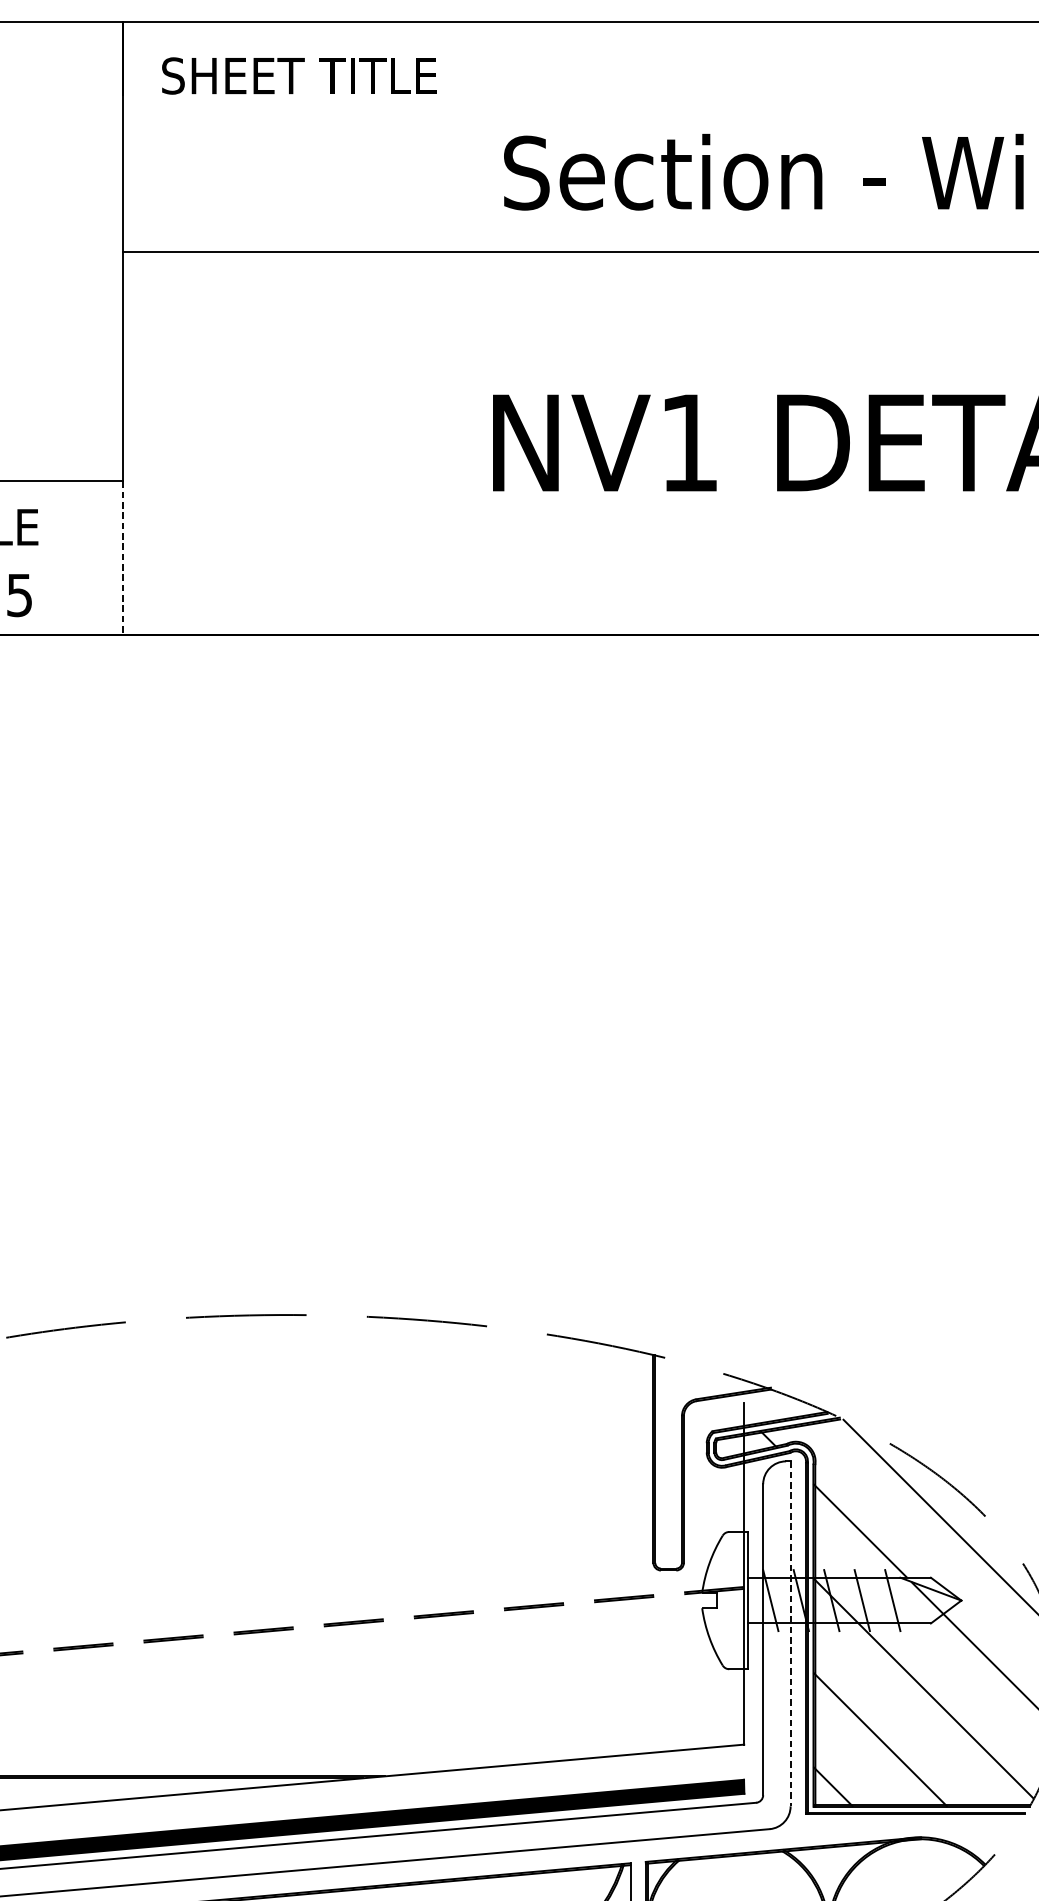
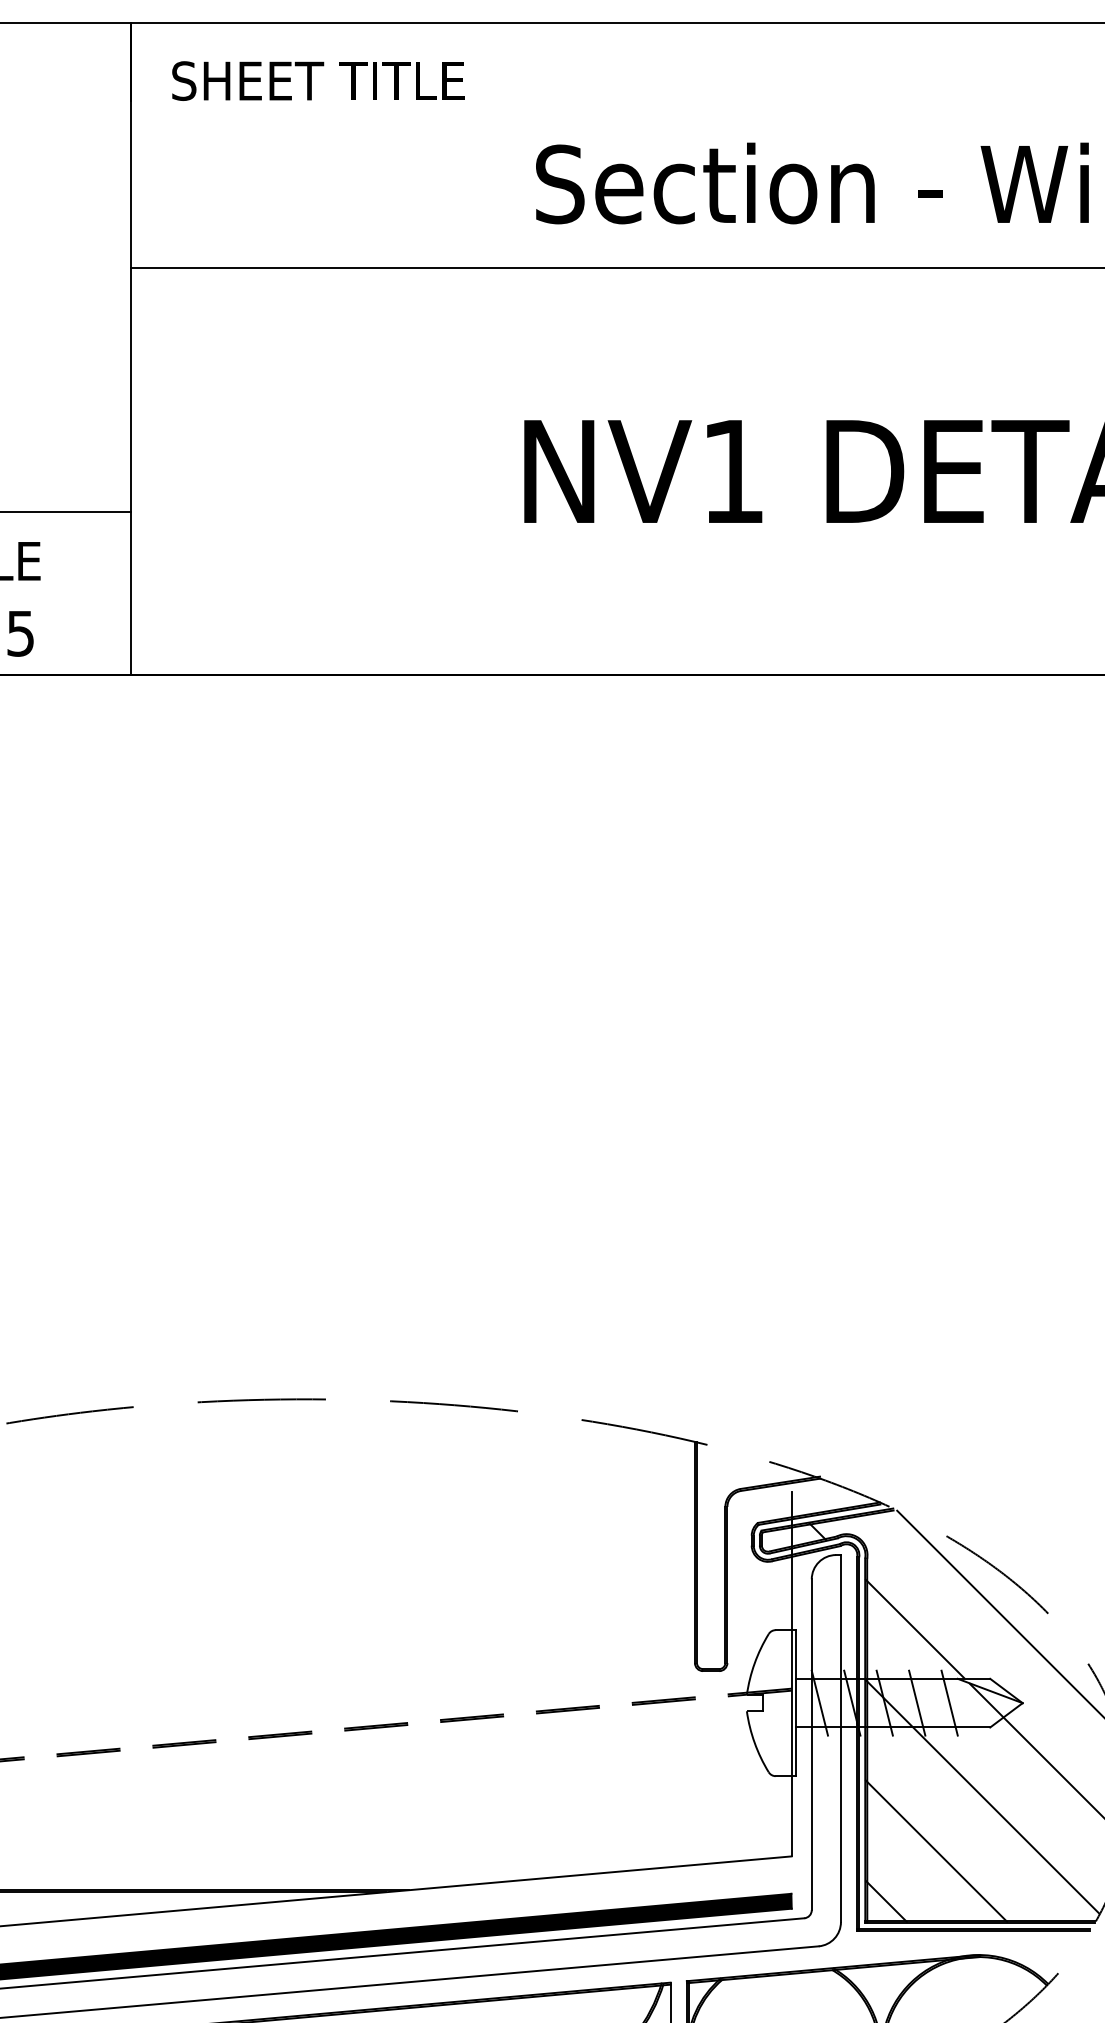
line: (122, 558) -> (130, 594), dashed -> solid
line: (790, 1633) -> (840, 1738), dashed -> solid

